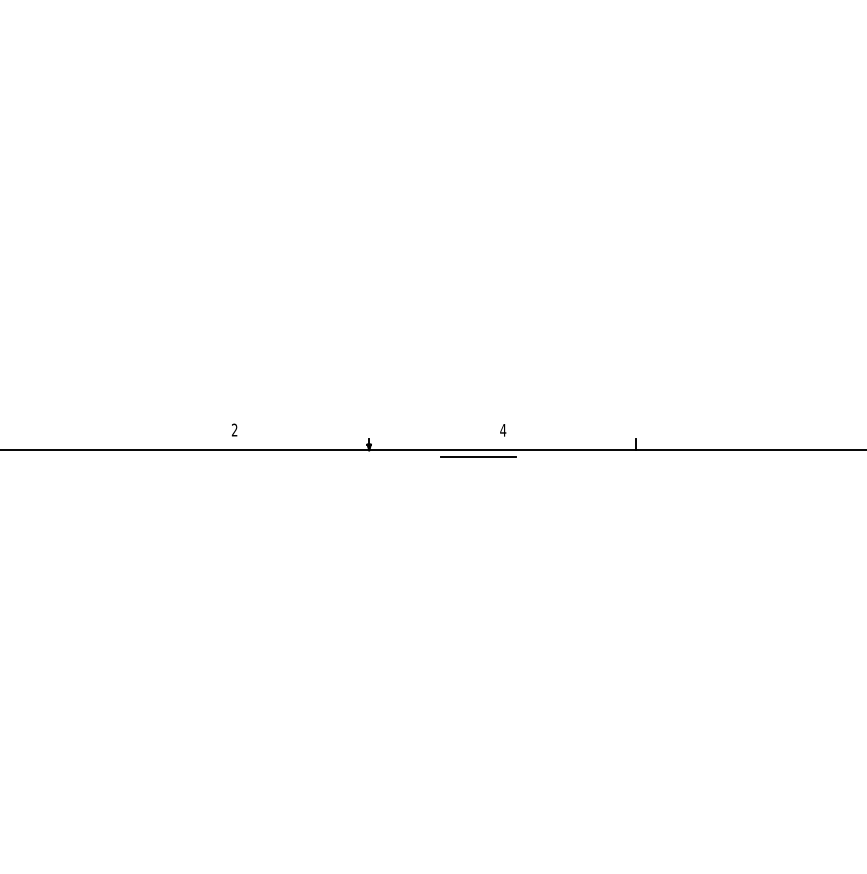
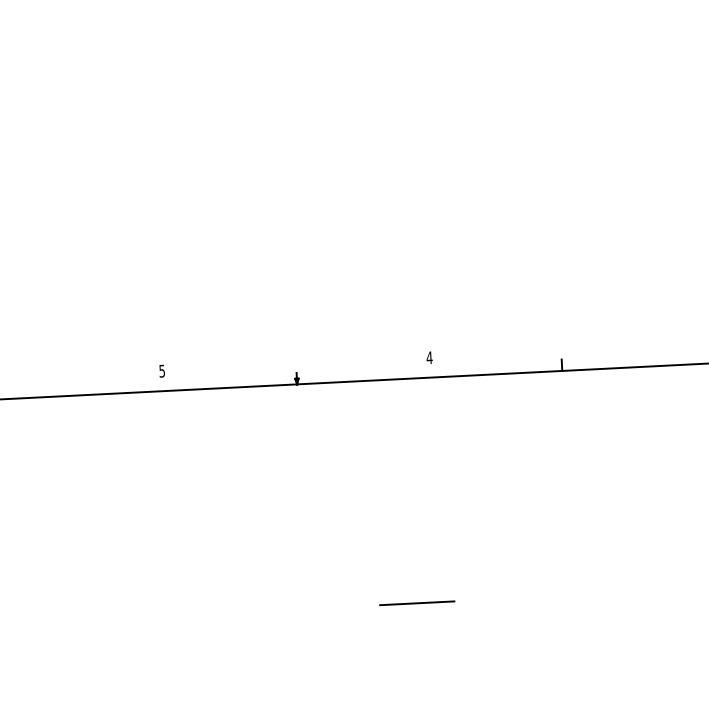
text: (234, 429) -> (161, 370), 2 -> 5
line: (478, 456) -> (417, 603), moved

